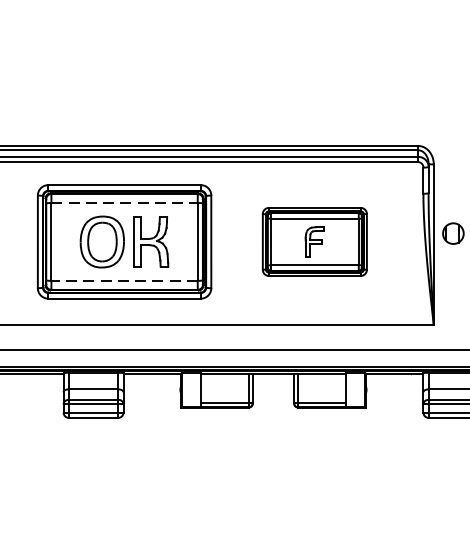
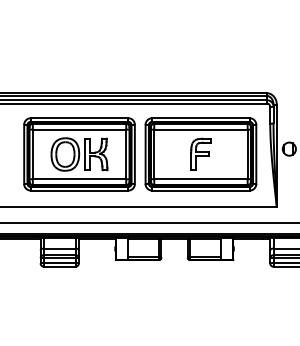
line: (124, 202) -> (79, 129), dashed -> solid
part: (314, 242) -> (200, 154), size x1.67
line: (124, 281) -> (79, 179), dashed -> solid

